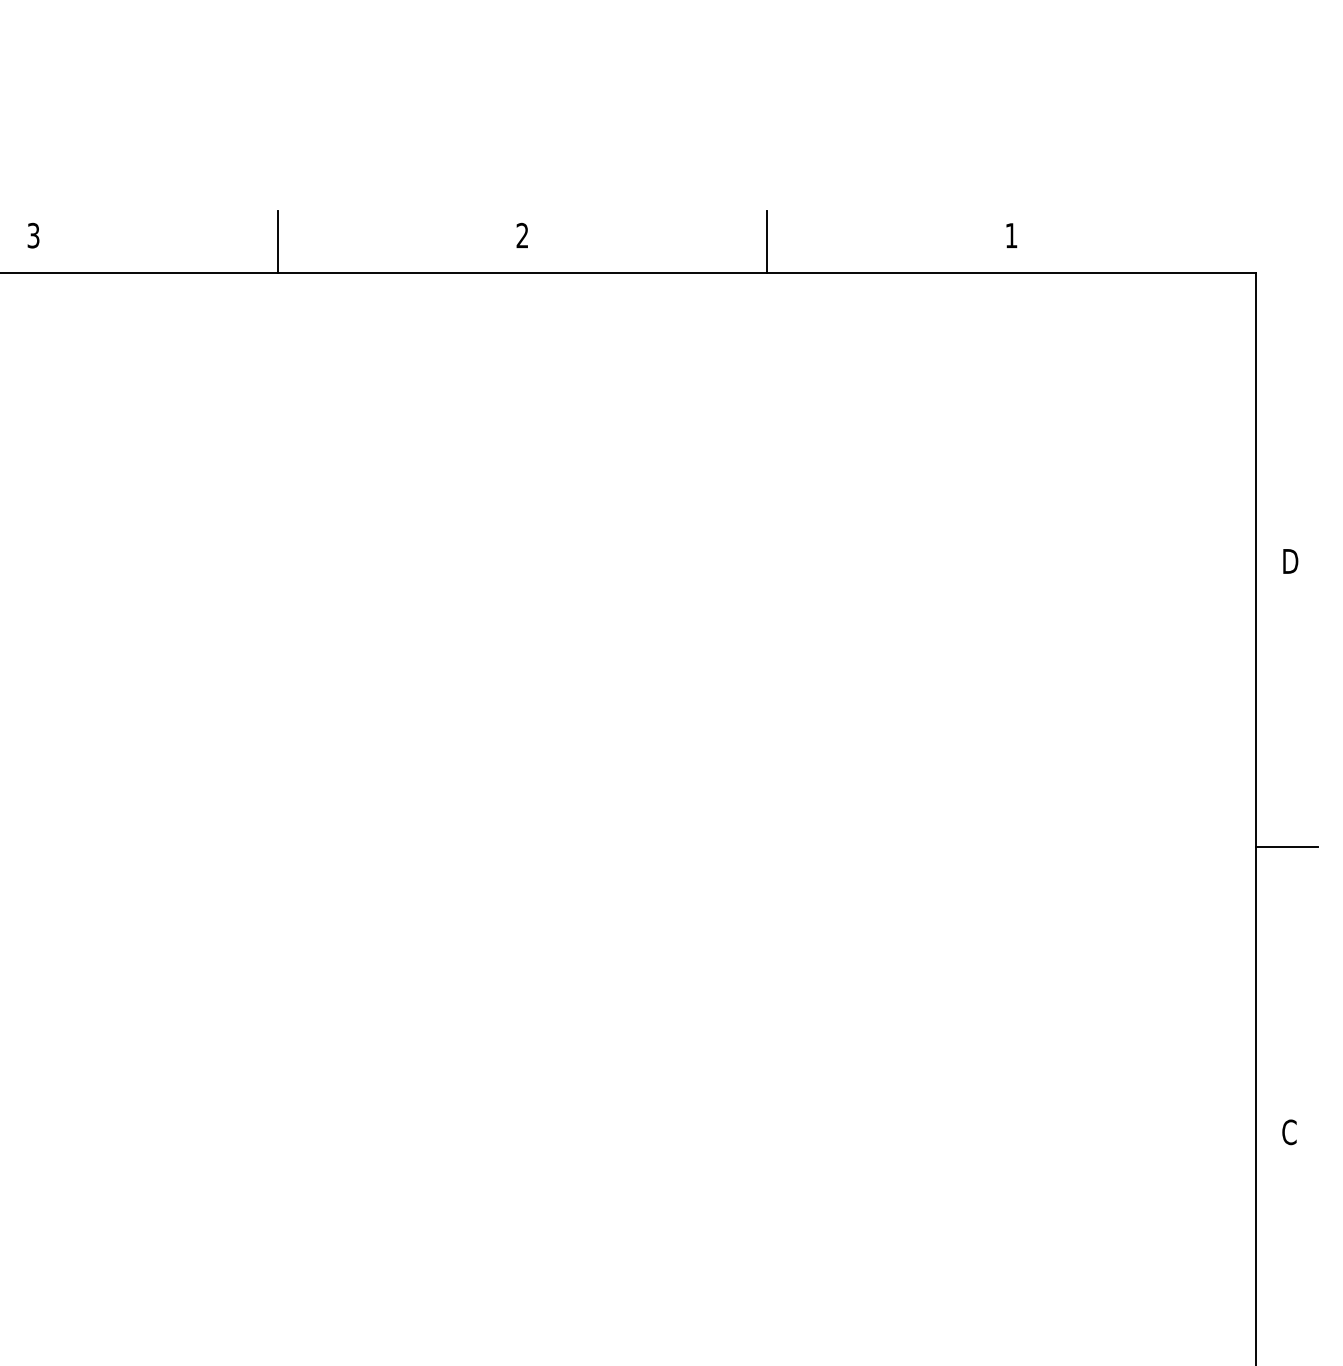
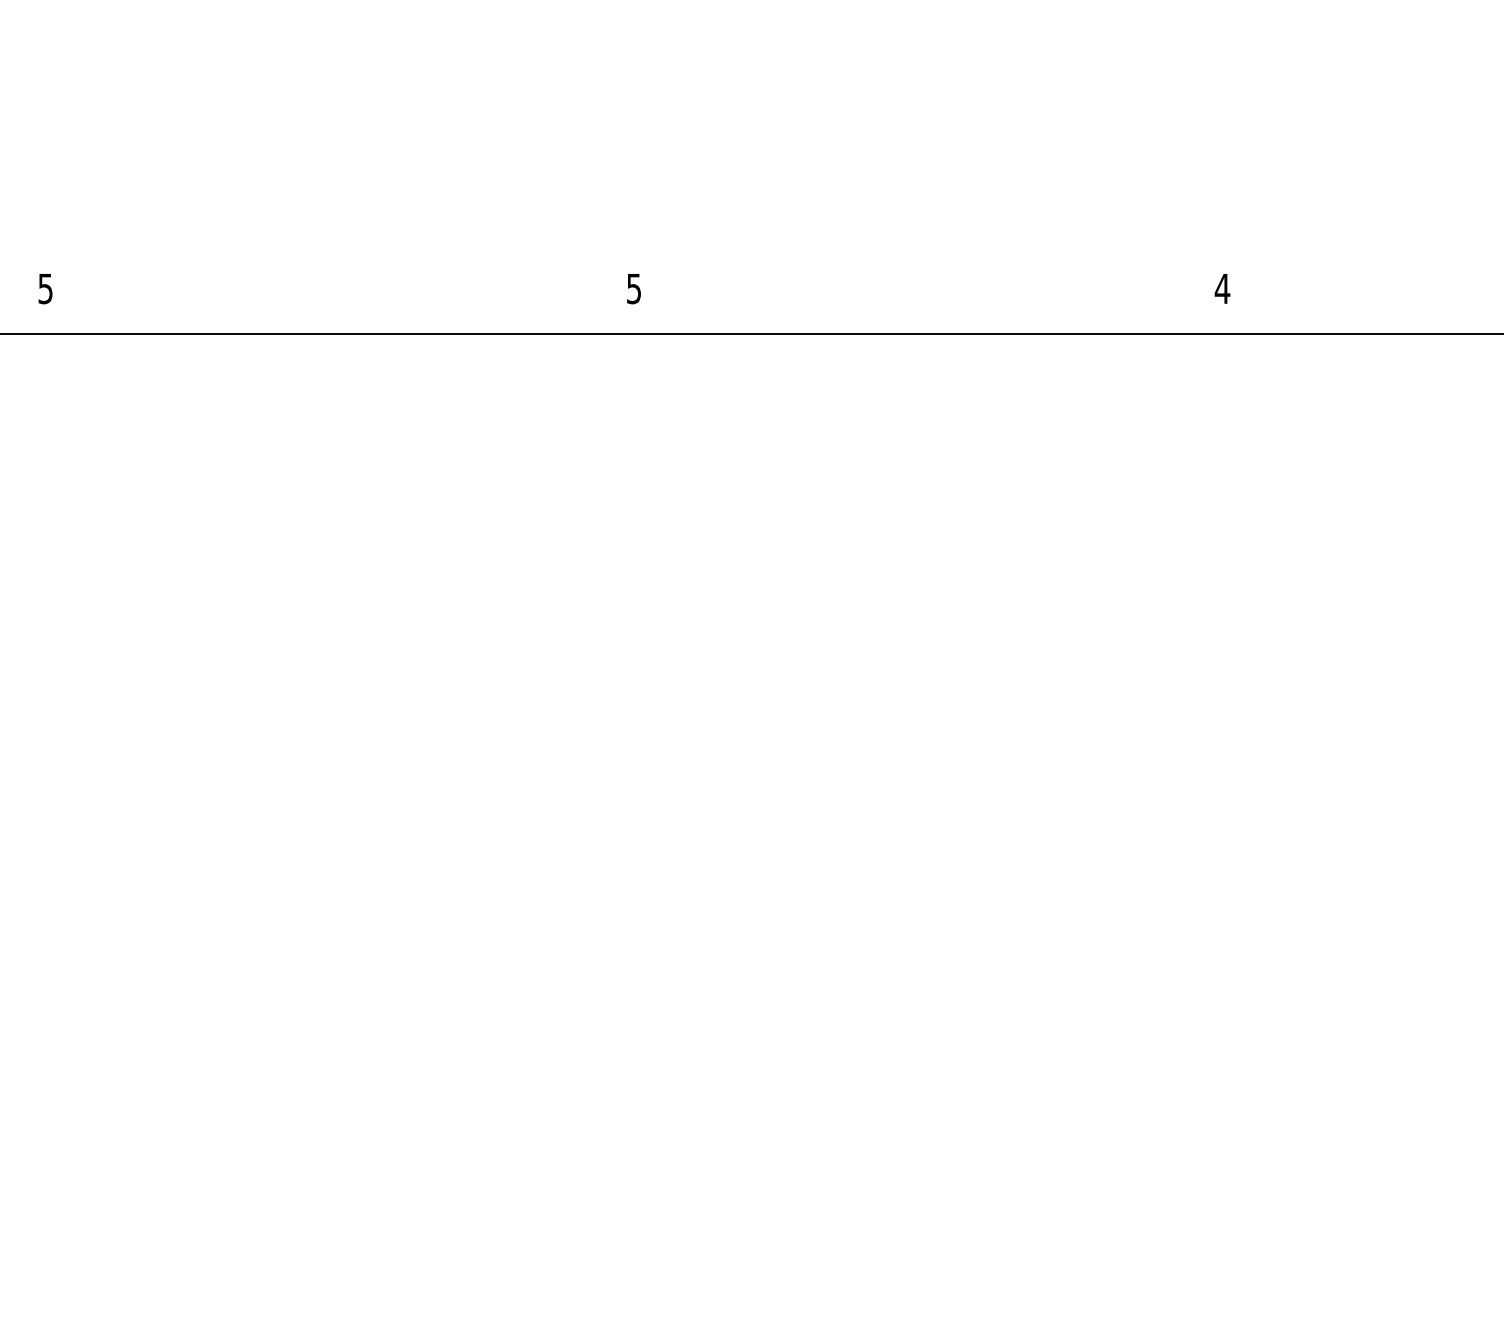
text: (33, 234) -> (45, 287), 3 -> 5
text: (522, 235) -> (634, 288), 2 -> 5
text: (1011, 235) -> (1222, 288), 1 -> 4
line: (278, 241) -> (340, 295), removed
line: (767, 241) -> (928, 295), removed

